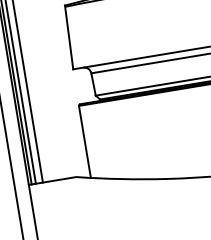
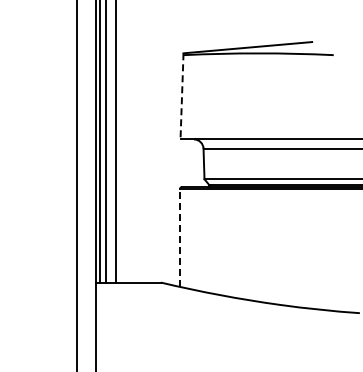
line: (69, 37) -> (182, 96), solid -> dashed
line: (85, 142) -> (180, 238), solid -> dashed

